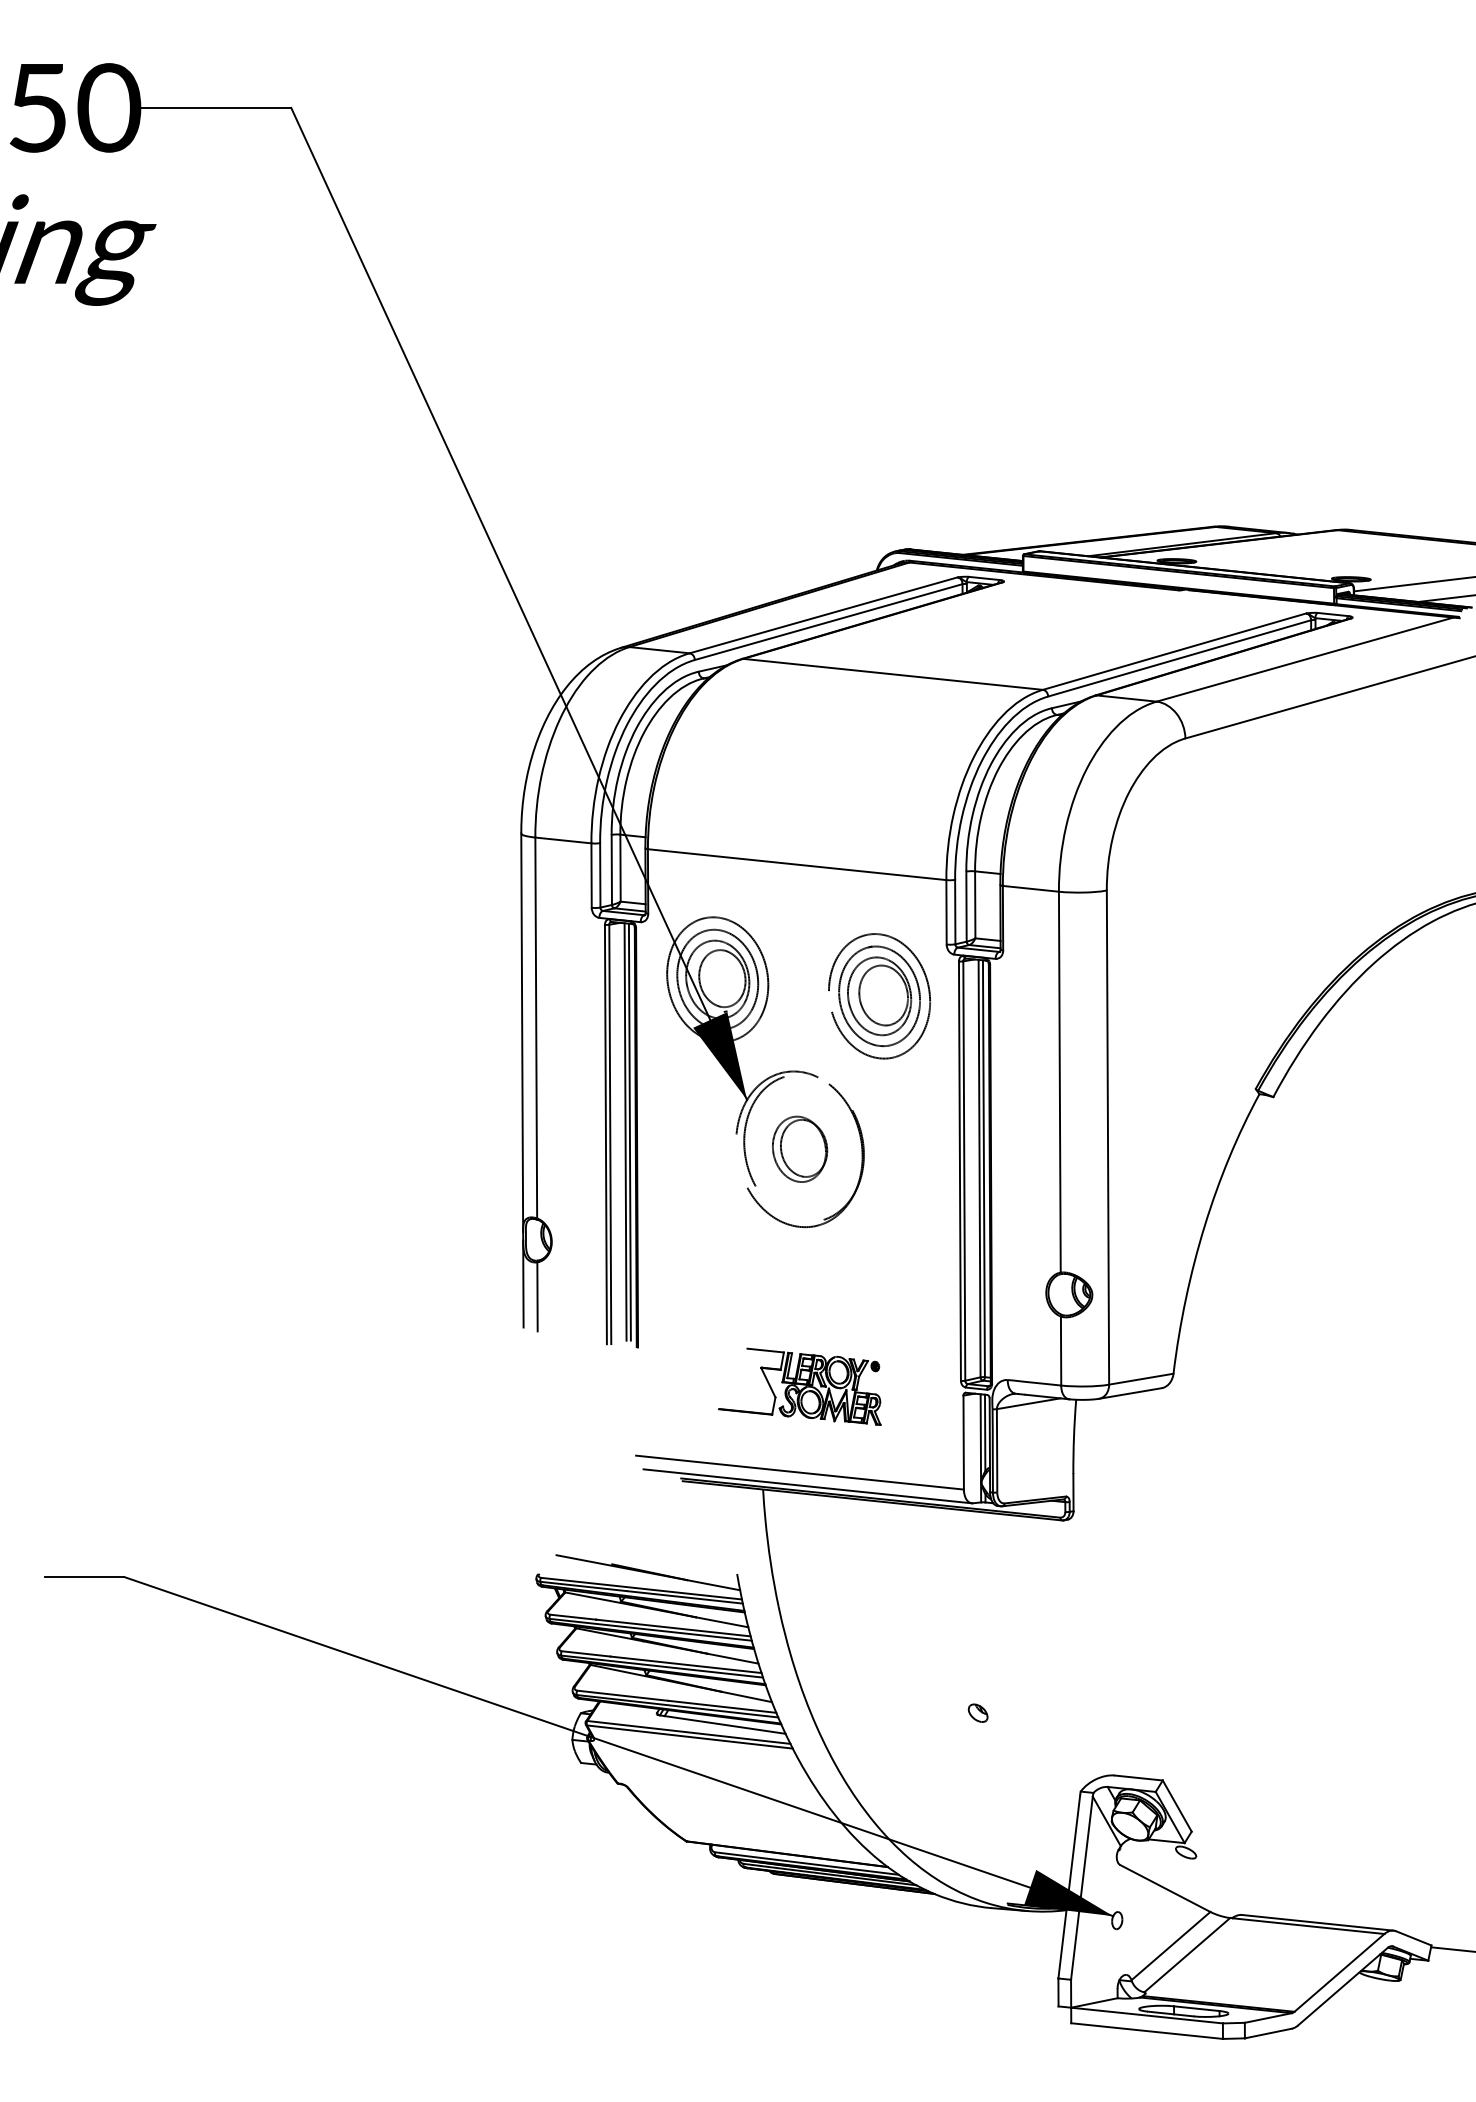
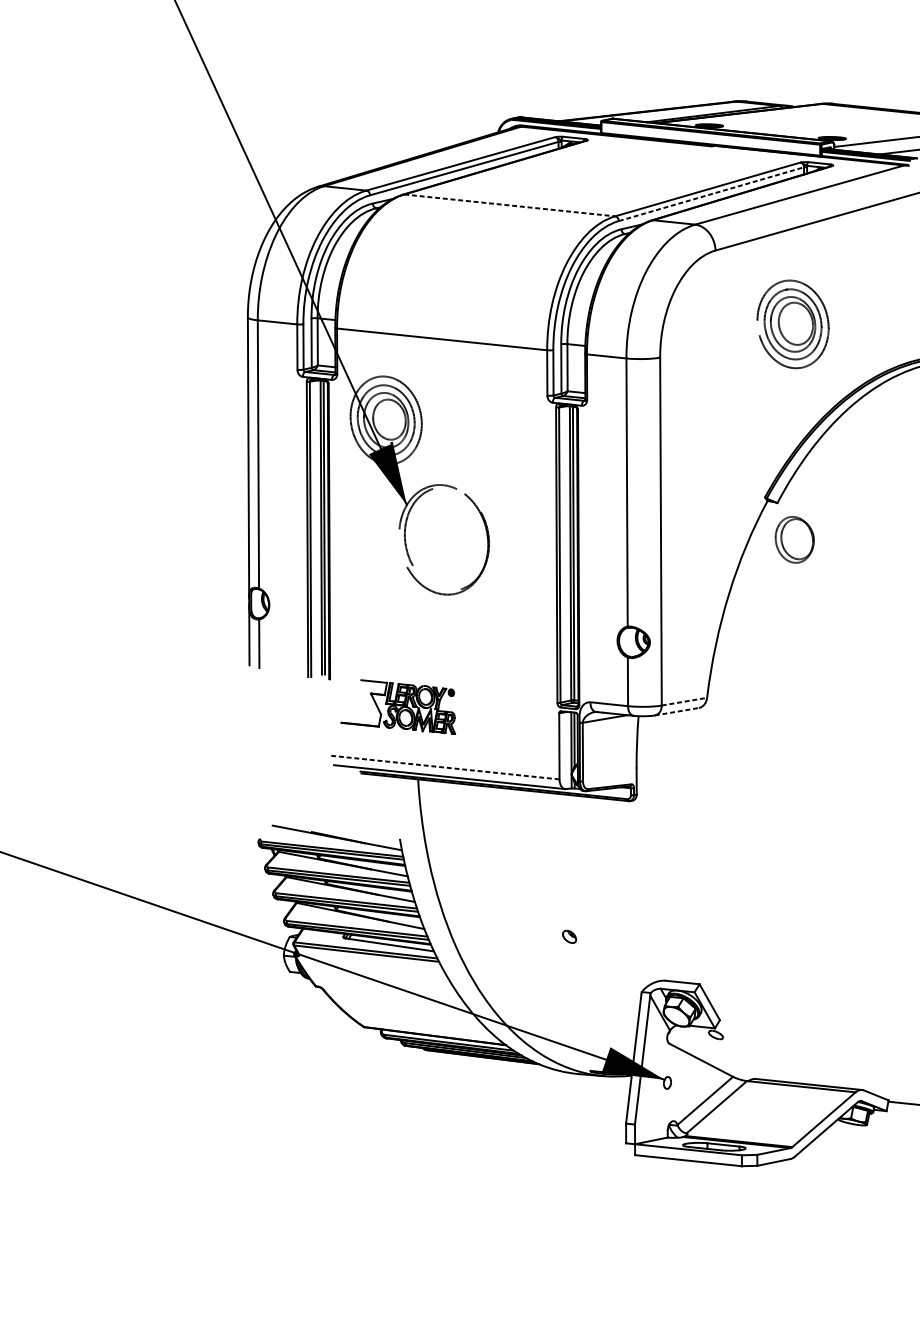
line: (1179, 658) -> (711, 194), solid -> dashed
line: (893, 674) -> (509, 205), solid -> dashed
part: (879, 996) -> (793, 324), moved
part: (800, 1148) -> (795, 539), moved
line: (1141, 1379) -> (684, 701), solid -> dashed
part: (799, 1386) -> (398, 706), moved
line: (1130, 1393) -> (676, 711), solid -> dashed
line: (800, 1472) -> (444, 767), solid -> dashed

